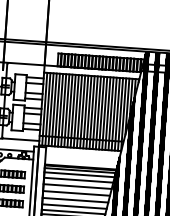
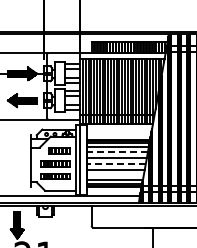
line: (78, 179) -> (117, 151), solid -> dashed
line: (76, 193) -> (116, 163), solid -> dashed
line: (73, 206) -> (114, 175), removed

